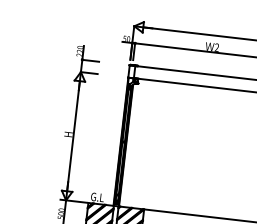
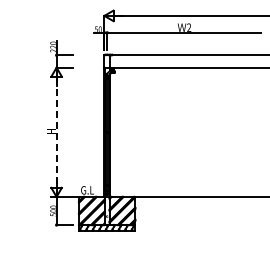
line: (73, 136) -> (56, 132), solid -> dashed

